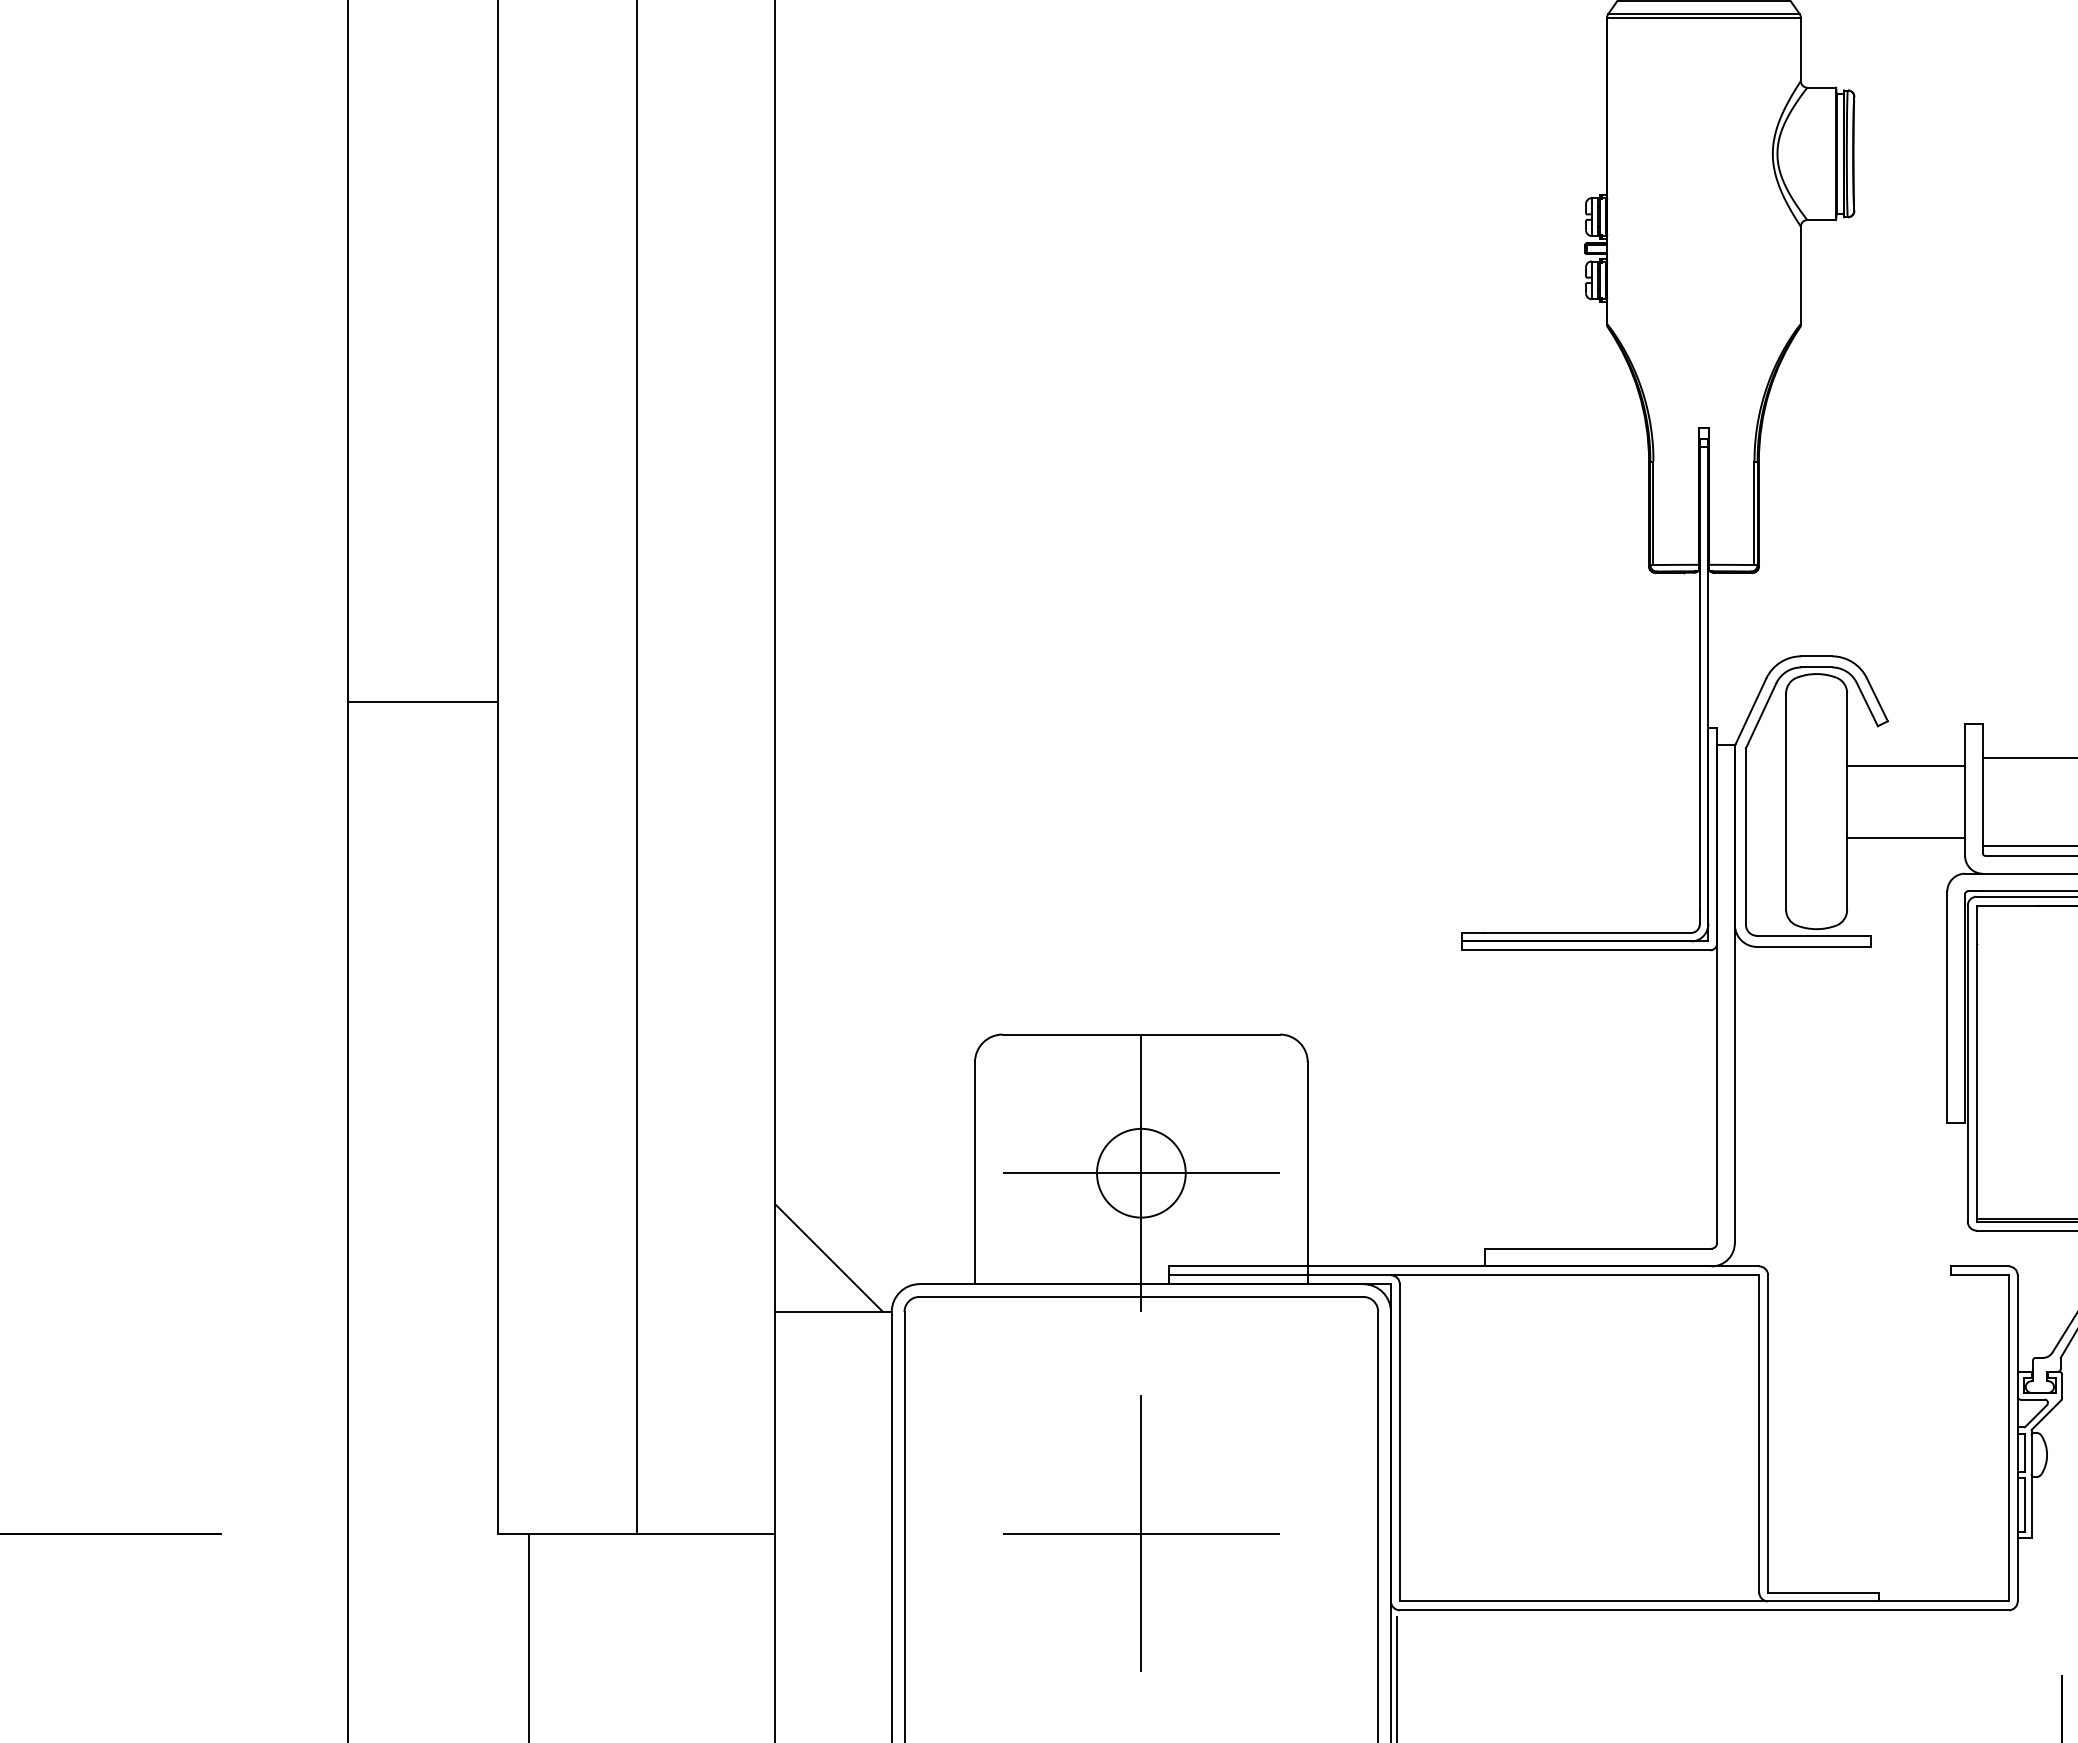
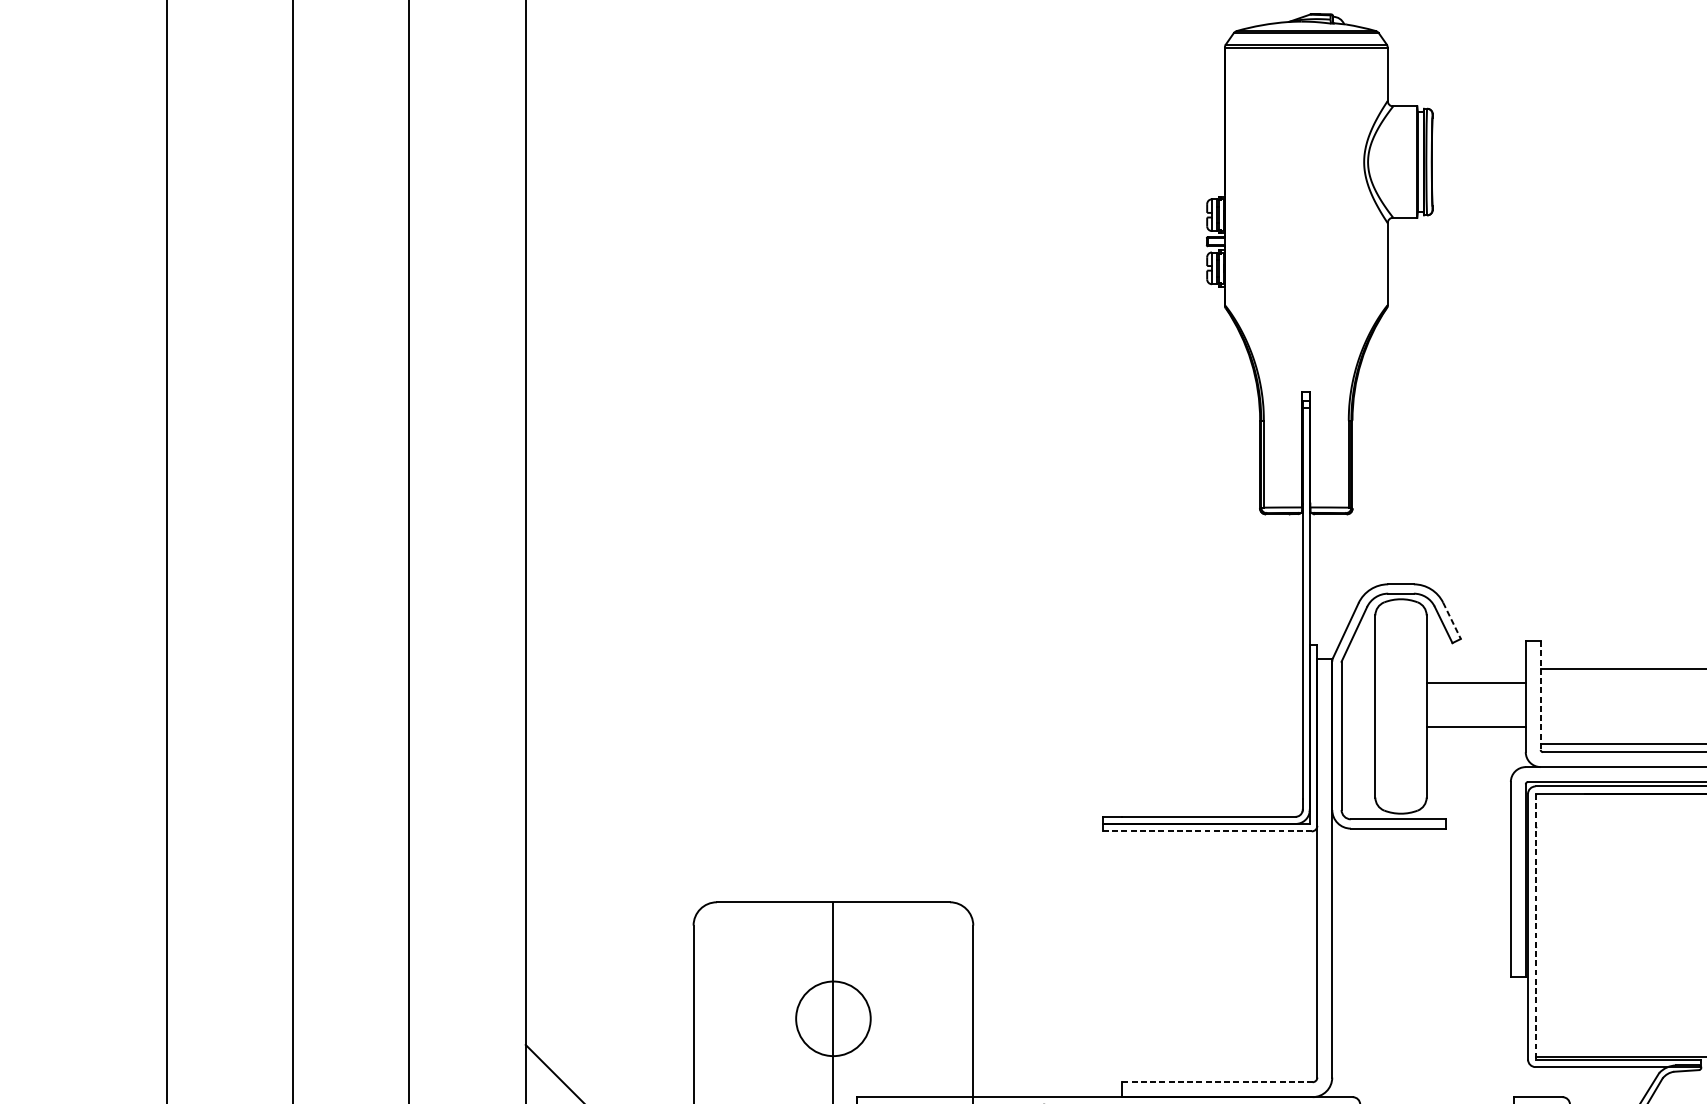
line: (1877, 700) -> (1452, 621), solid -> dashed
line: (422, 701) -> (229, 622), removed
line: (1906, 765) -> (1476, 726), moved
line: (1982, 788) -> (1540, 695), solid -> dashed
line: (1906, 837) -> (1476, 682), moved
line: (1586, 950) -> (1207, 831), solid -> dashed
line: (1976, 1064) -> (1535, 927), solid -> dashed
line: (1141, 1173) -> (833, 1019), removed
line: (1598, 1248) -> (1217, 1082), solid -> dashed

